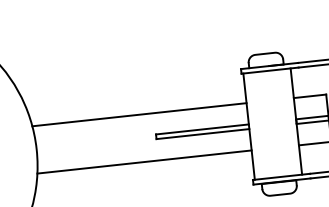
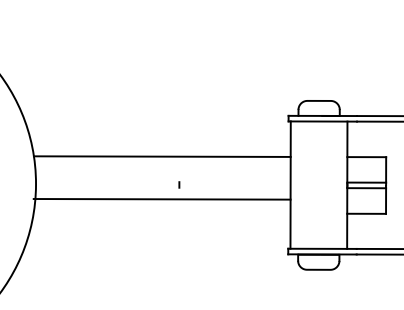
line: (202, 129) -> (234, 182), removed
line: (202, 133) -> (234, 187), removed
line: (144, 162) -> (161, 199), moved

